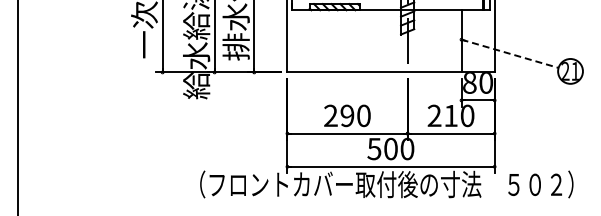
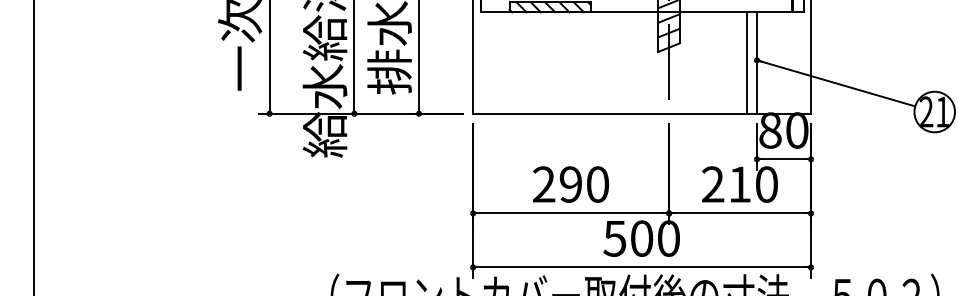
line: (455, 41) -> (747, 63), added
line: (510, 53) -> (836, 82), dashed -> solid

